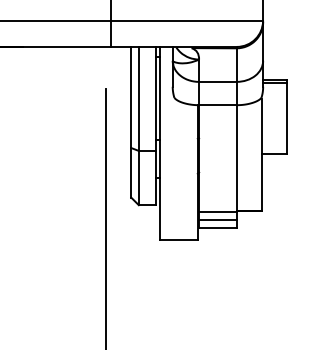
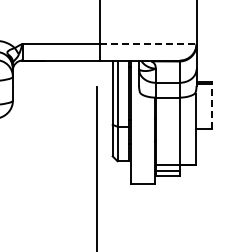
line: (187, 20) -> (148, 43), solid -> dashed
line: (286, 119) -> (211, 106), solid -> dashed

